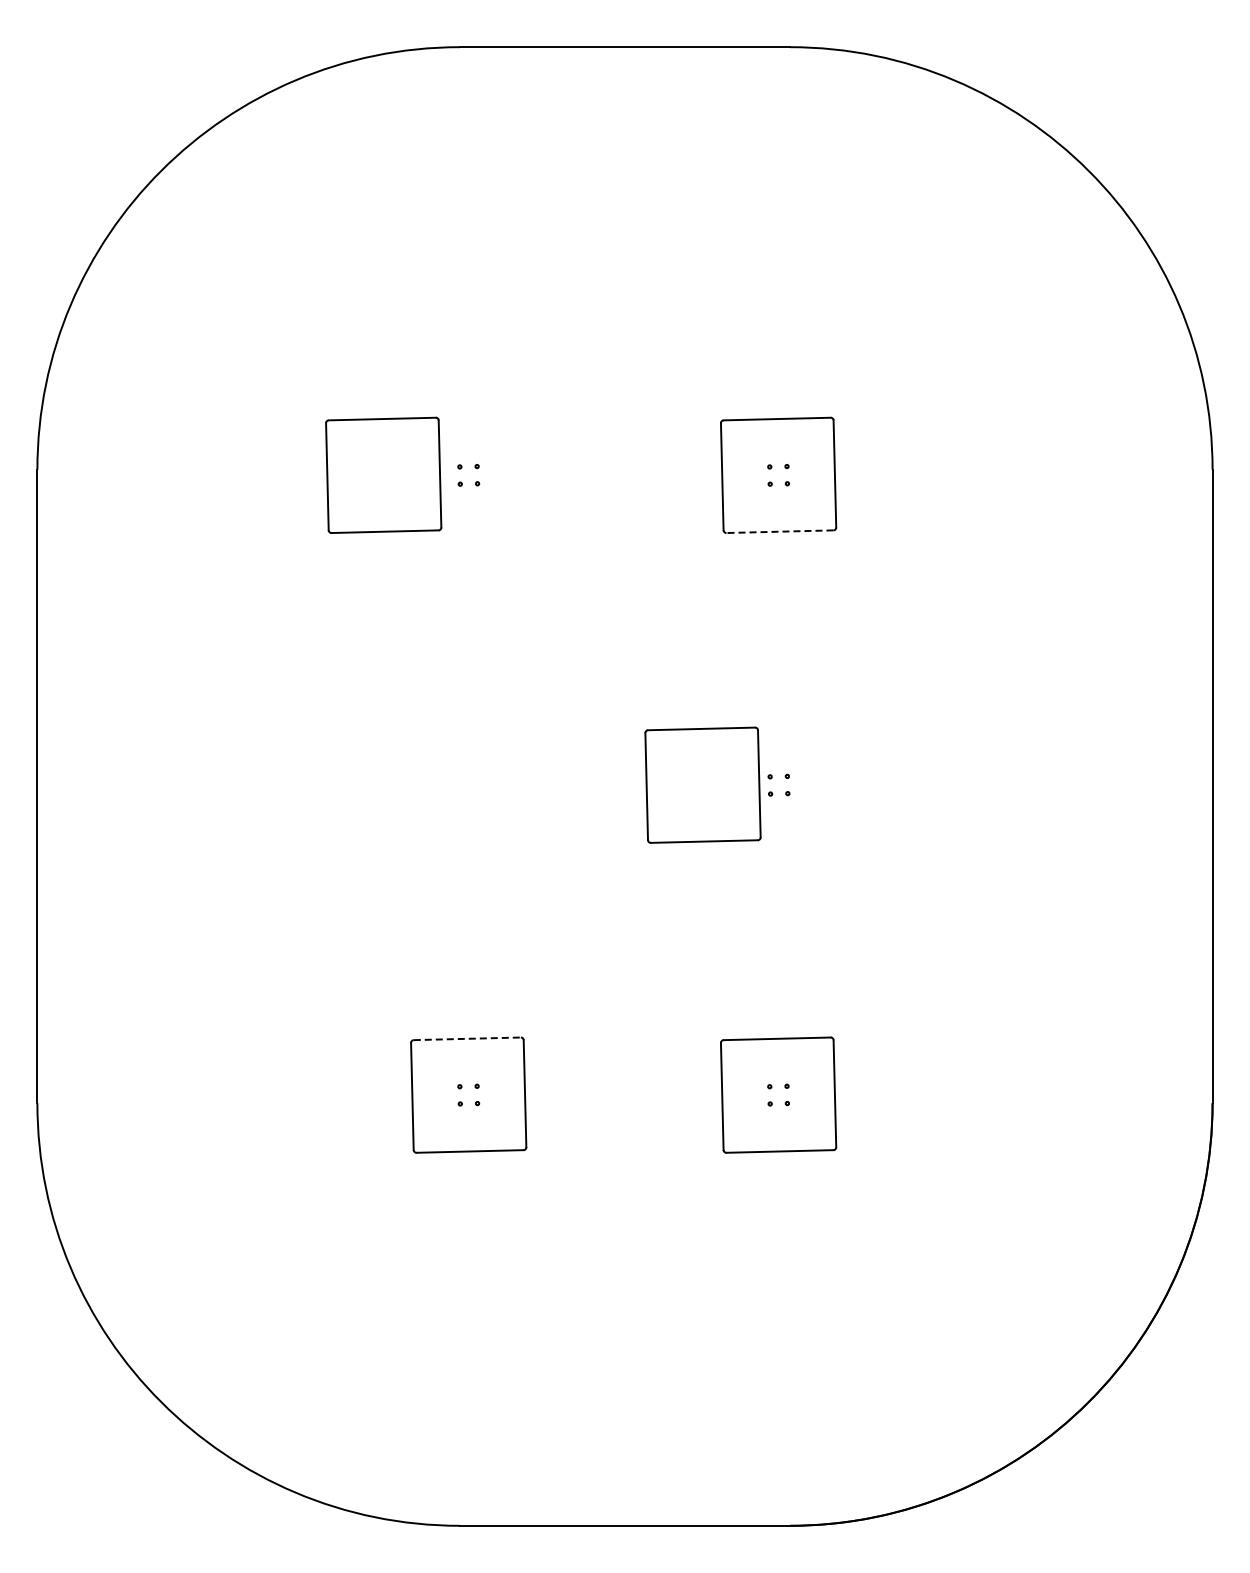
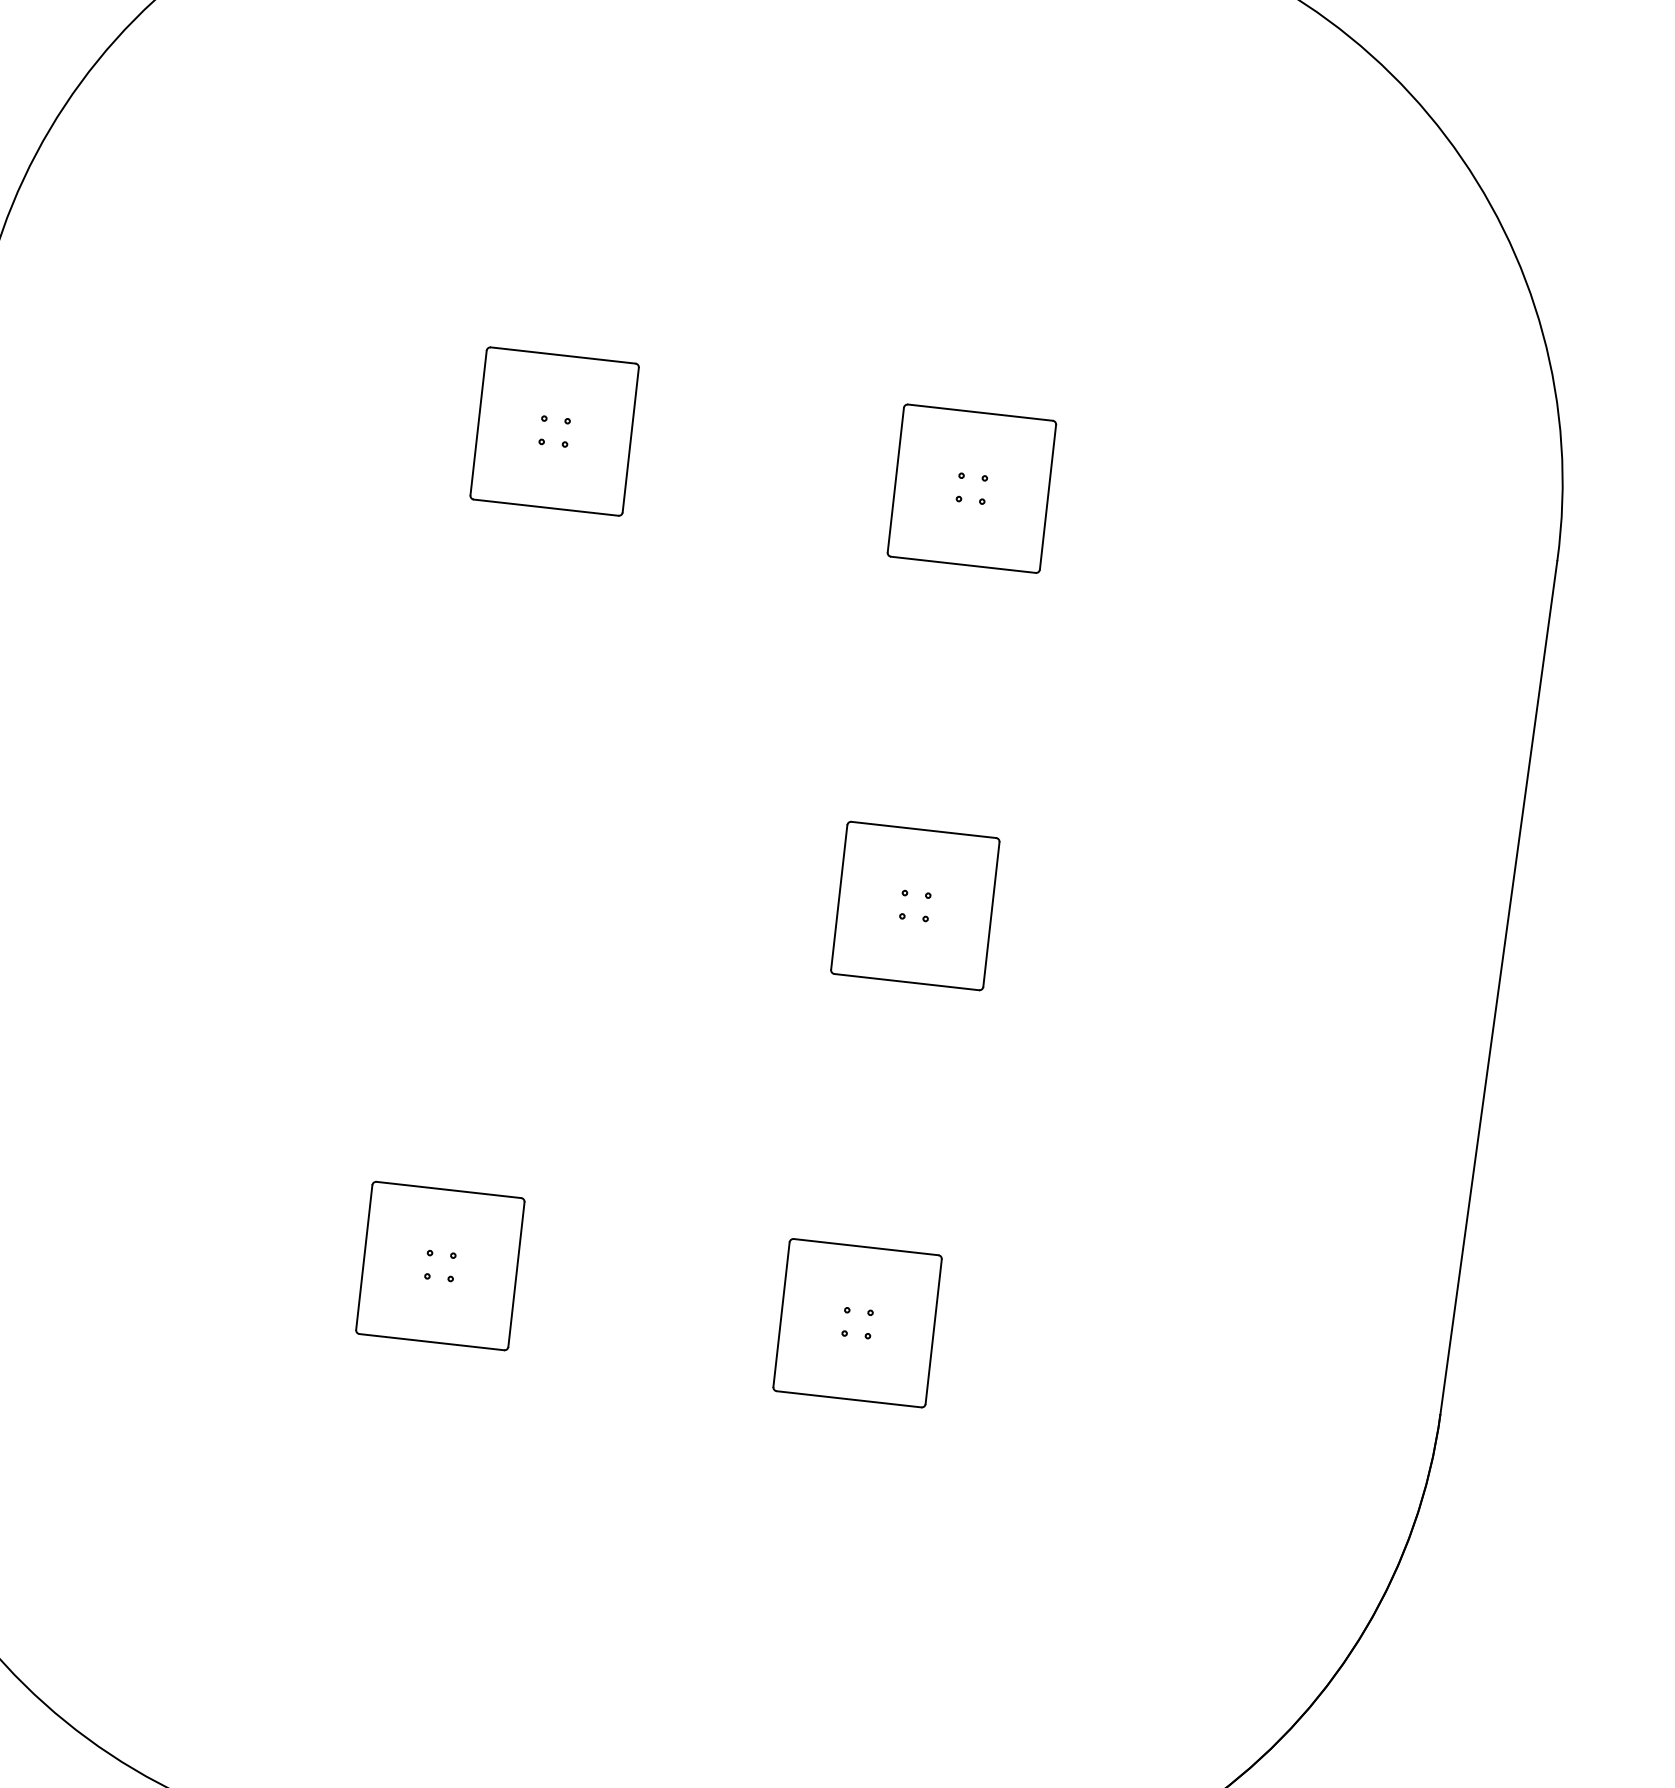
part: (383, 474) -> (554, 430), moved
line: (779, 531) -> (962, 564), dashed -> solid
part: (702, 784) -> (914, 904), moved
line: (467, 1038) -> (449, 1189), dashed -> solid

